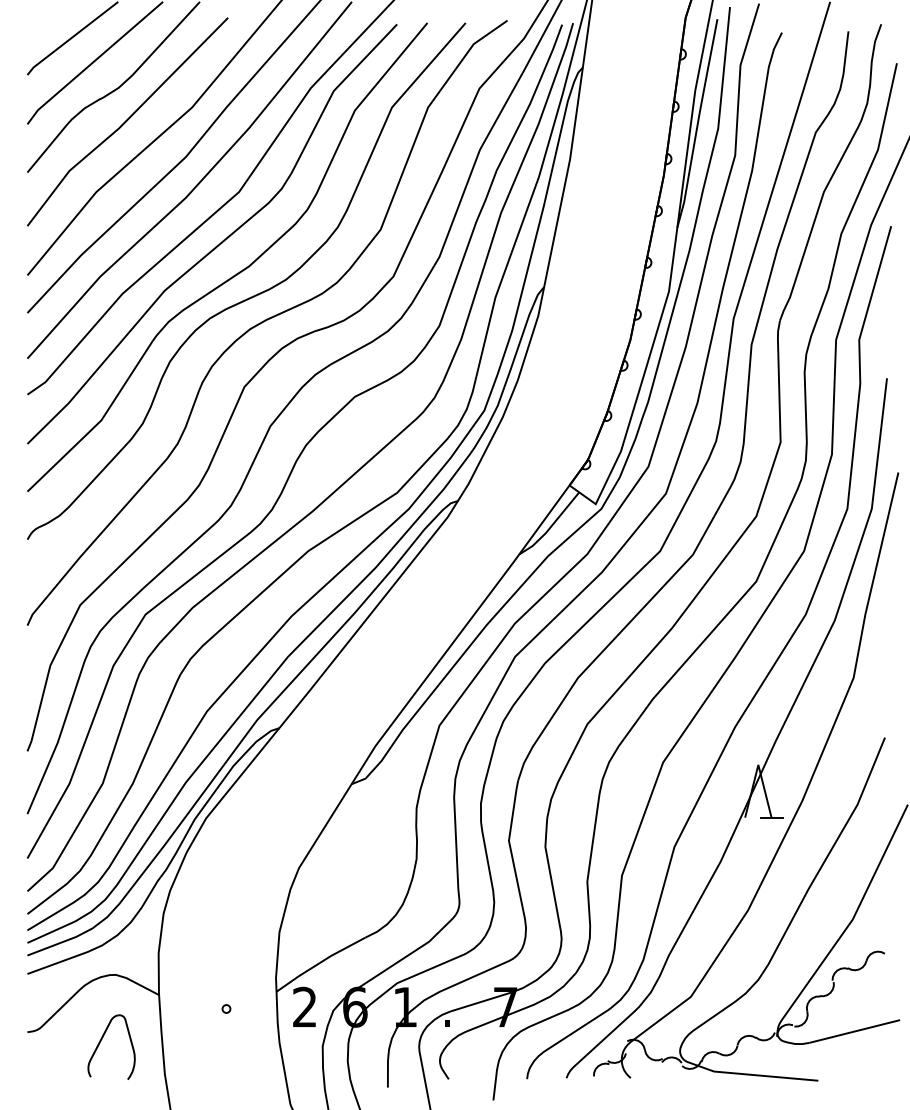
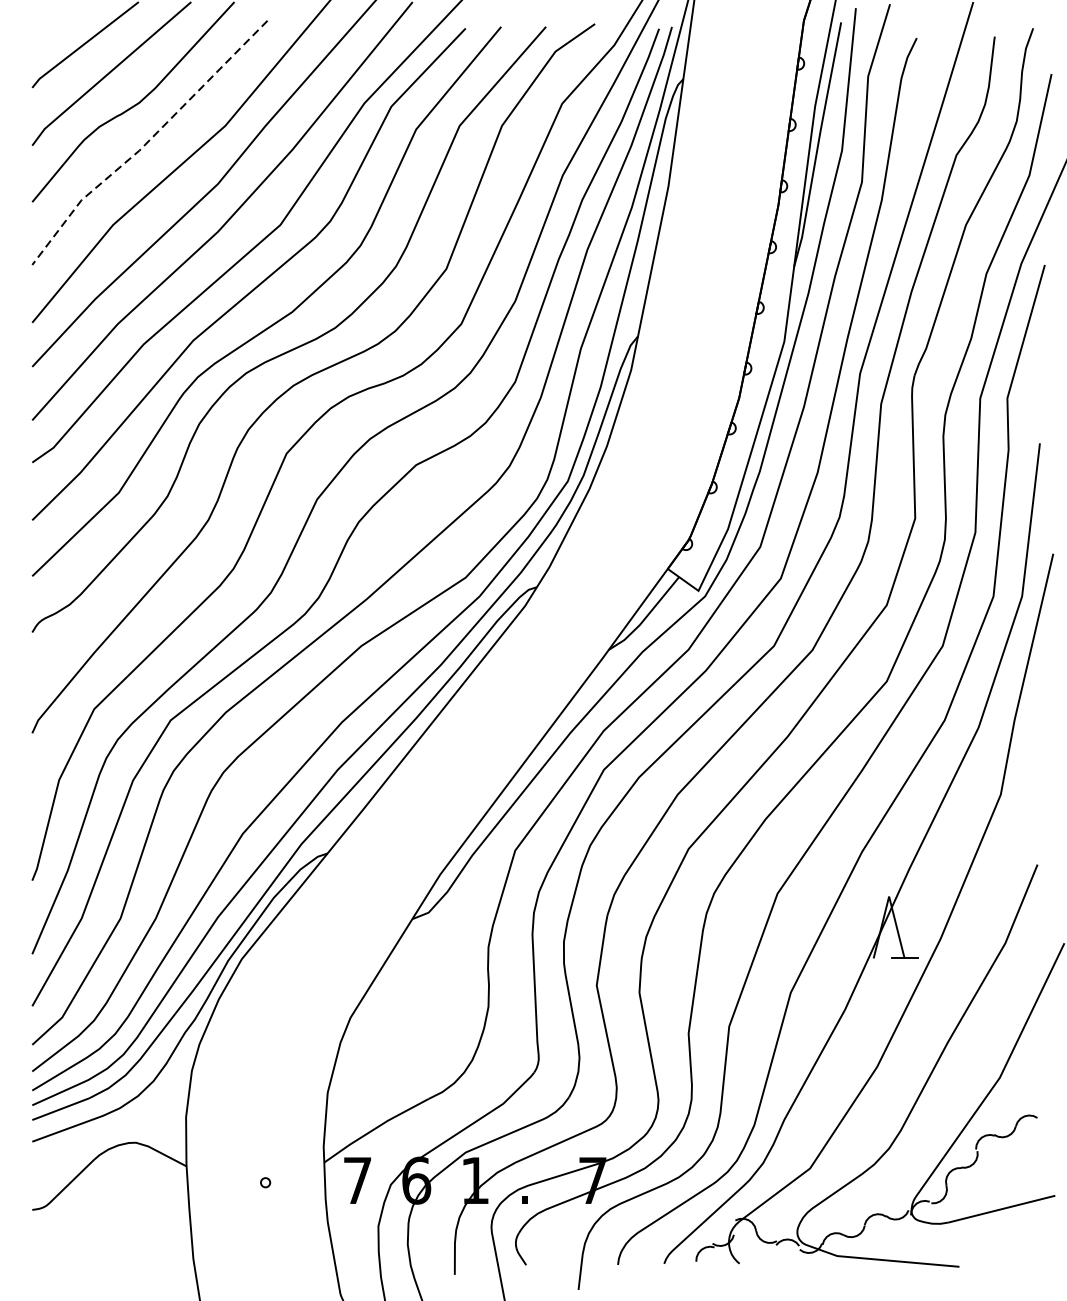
line: (125, 122) -> (147, 143), solid -> dashed
text: (304, 1006) -> (357, 1179), 2 -> 7
part: (101, 1041) -> (119, 1220), removed

